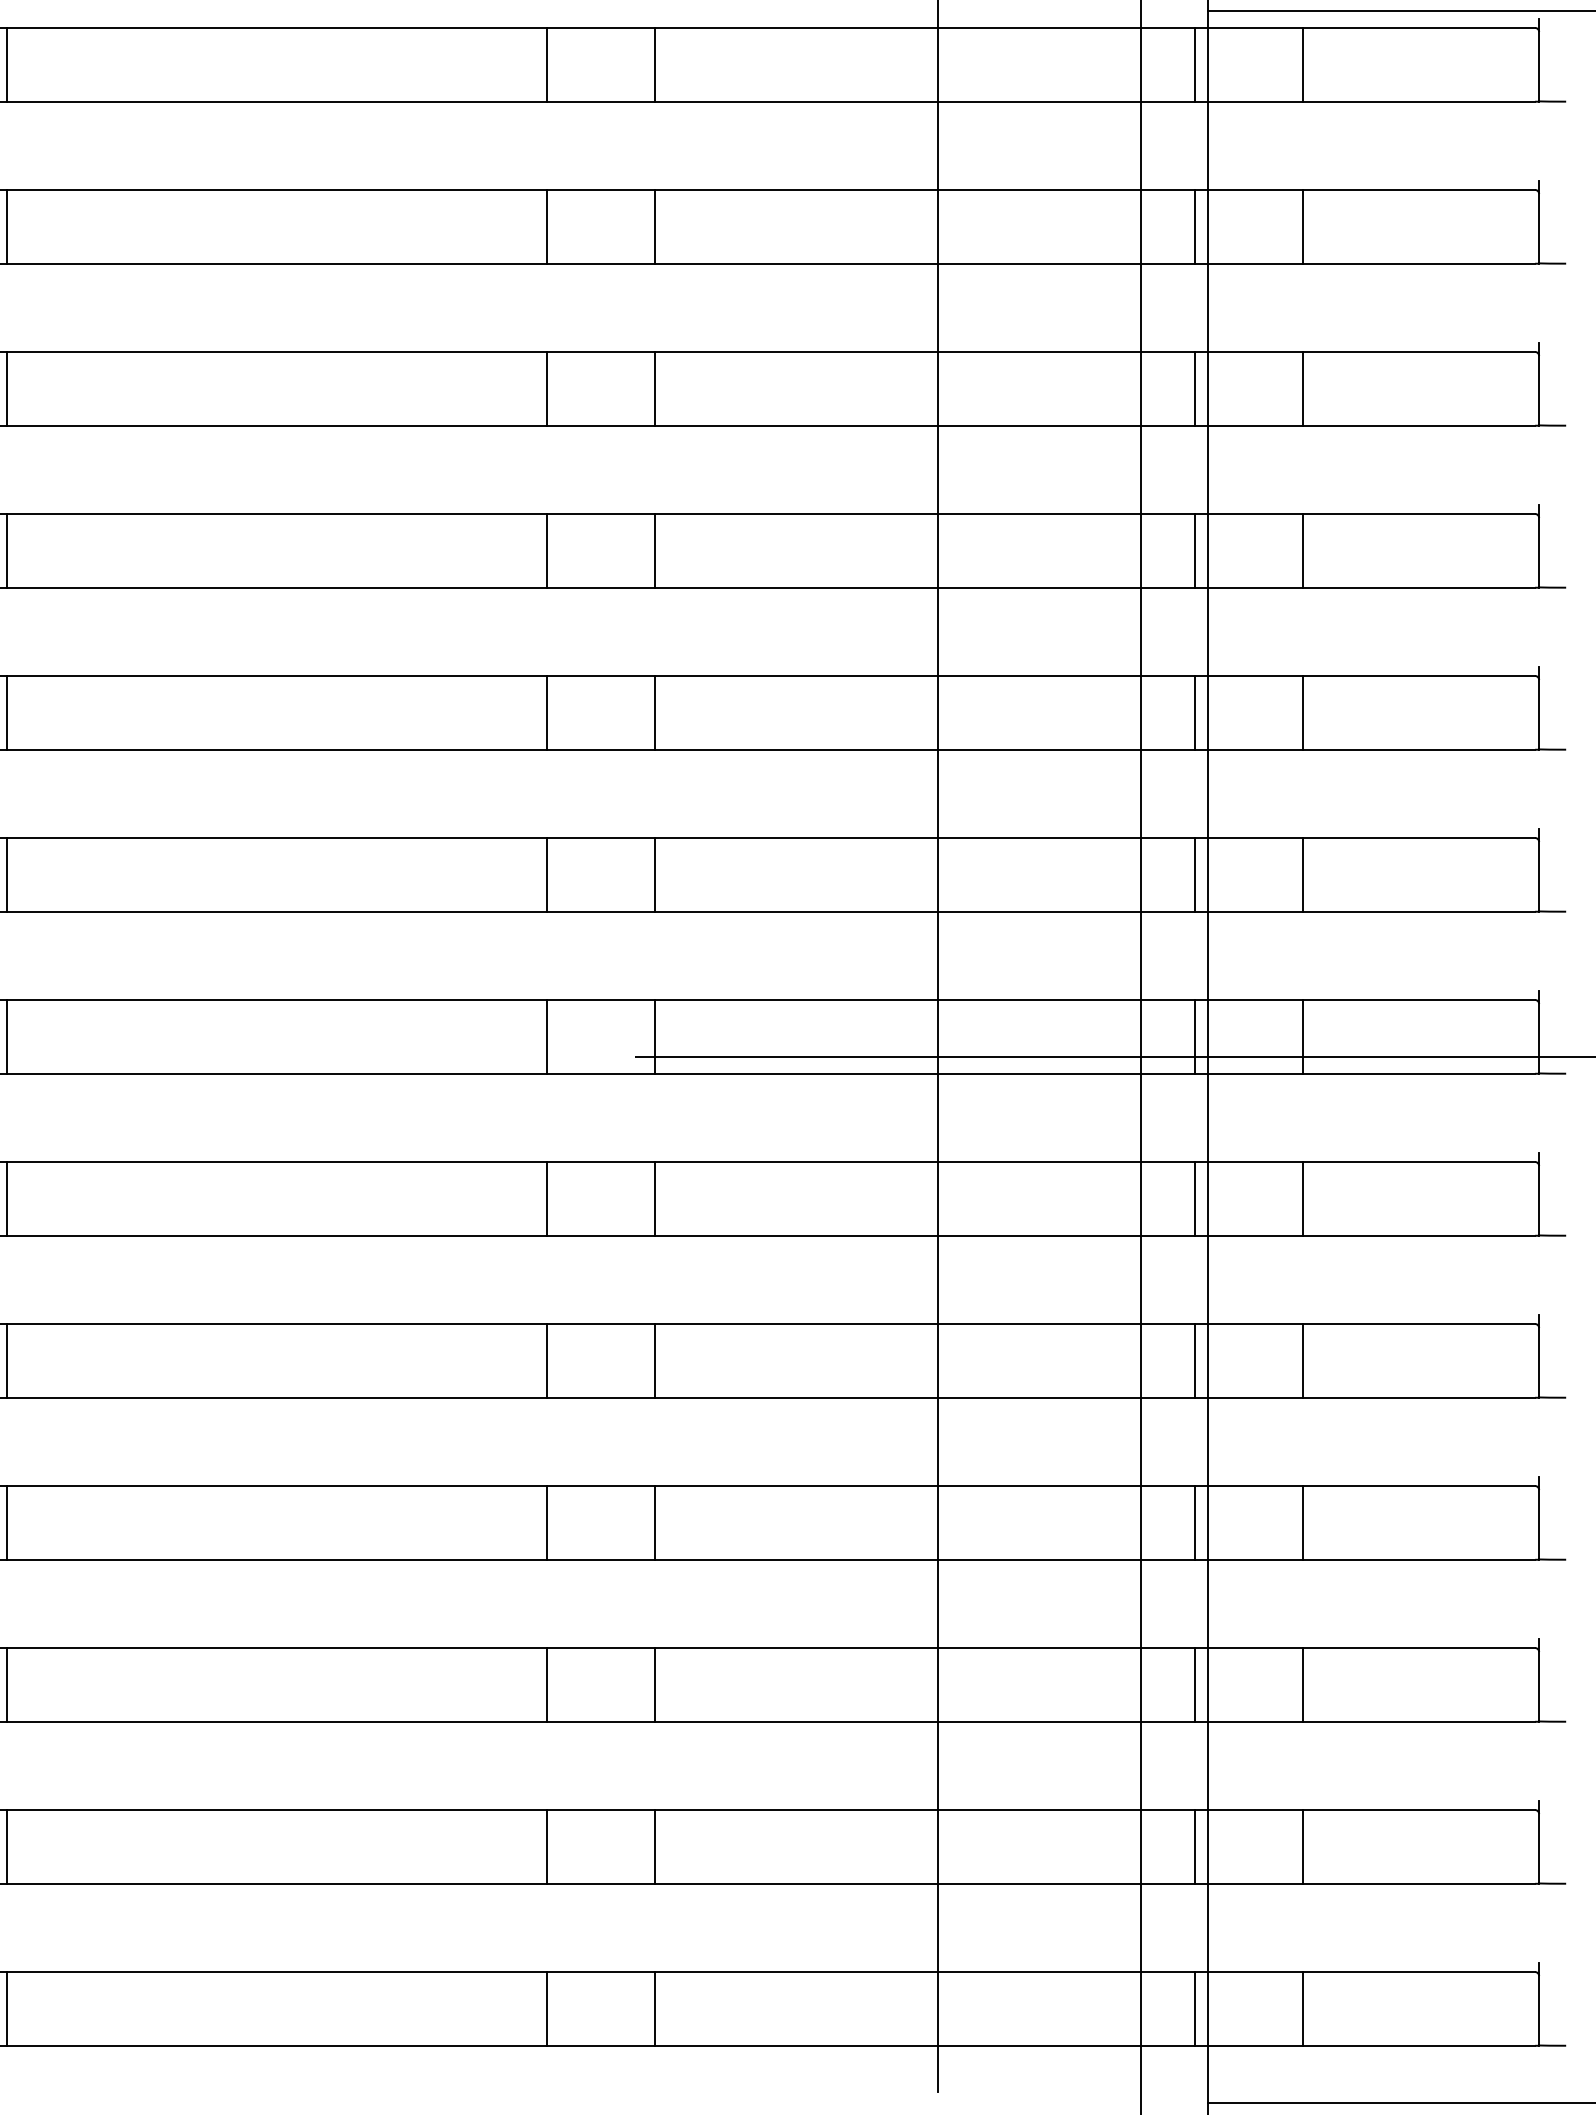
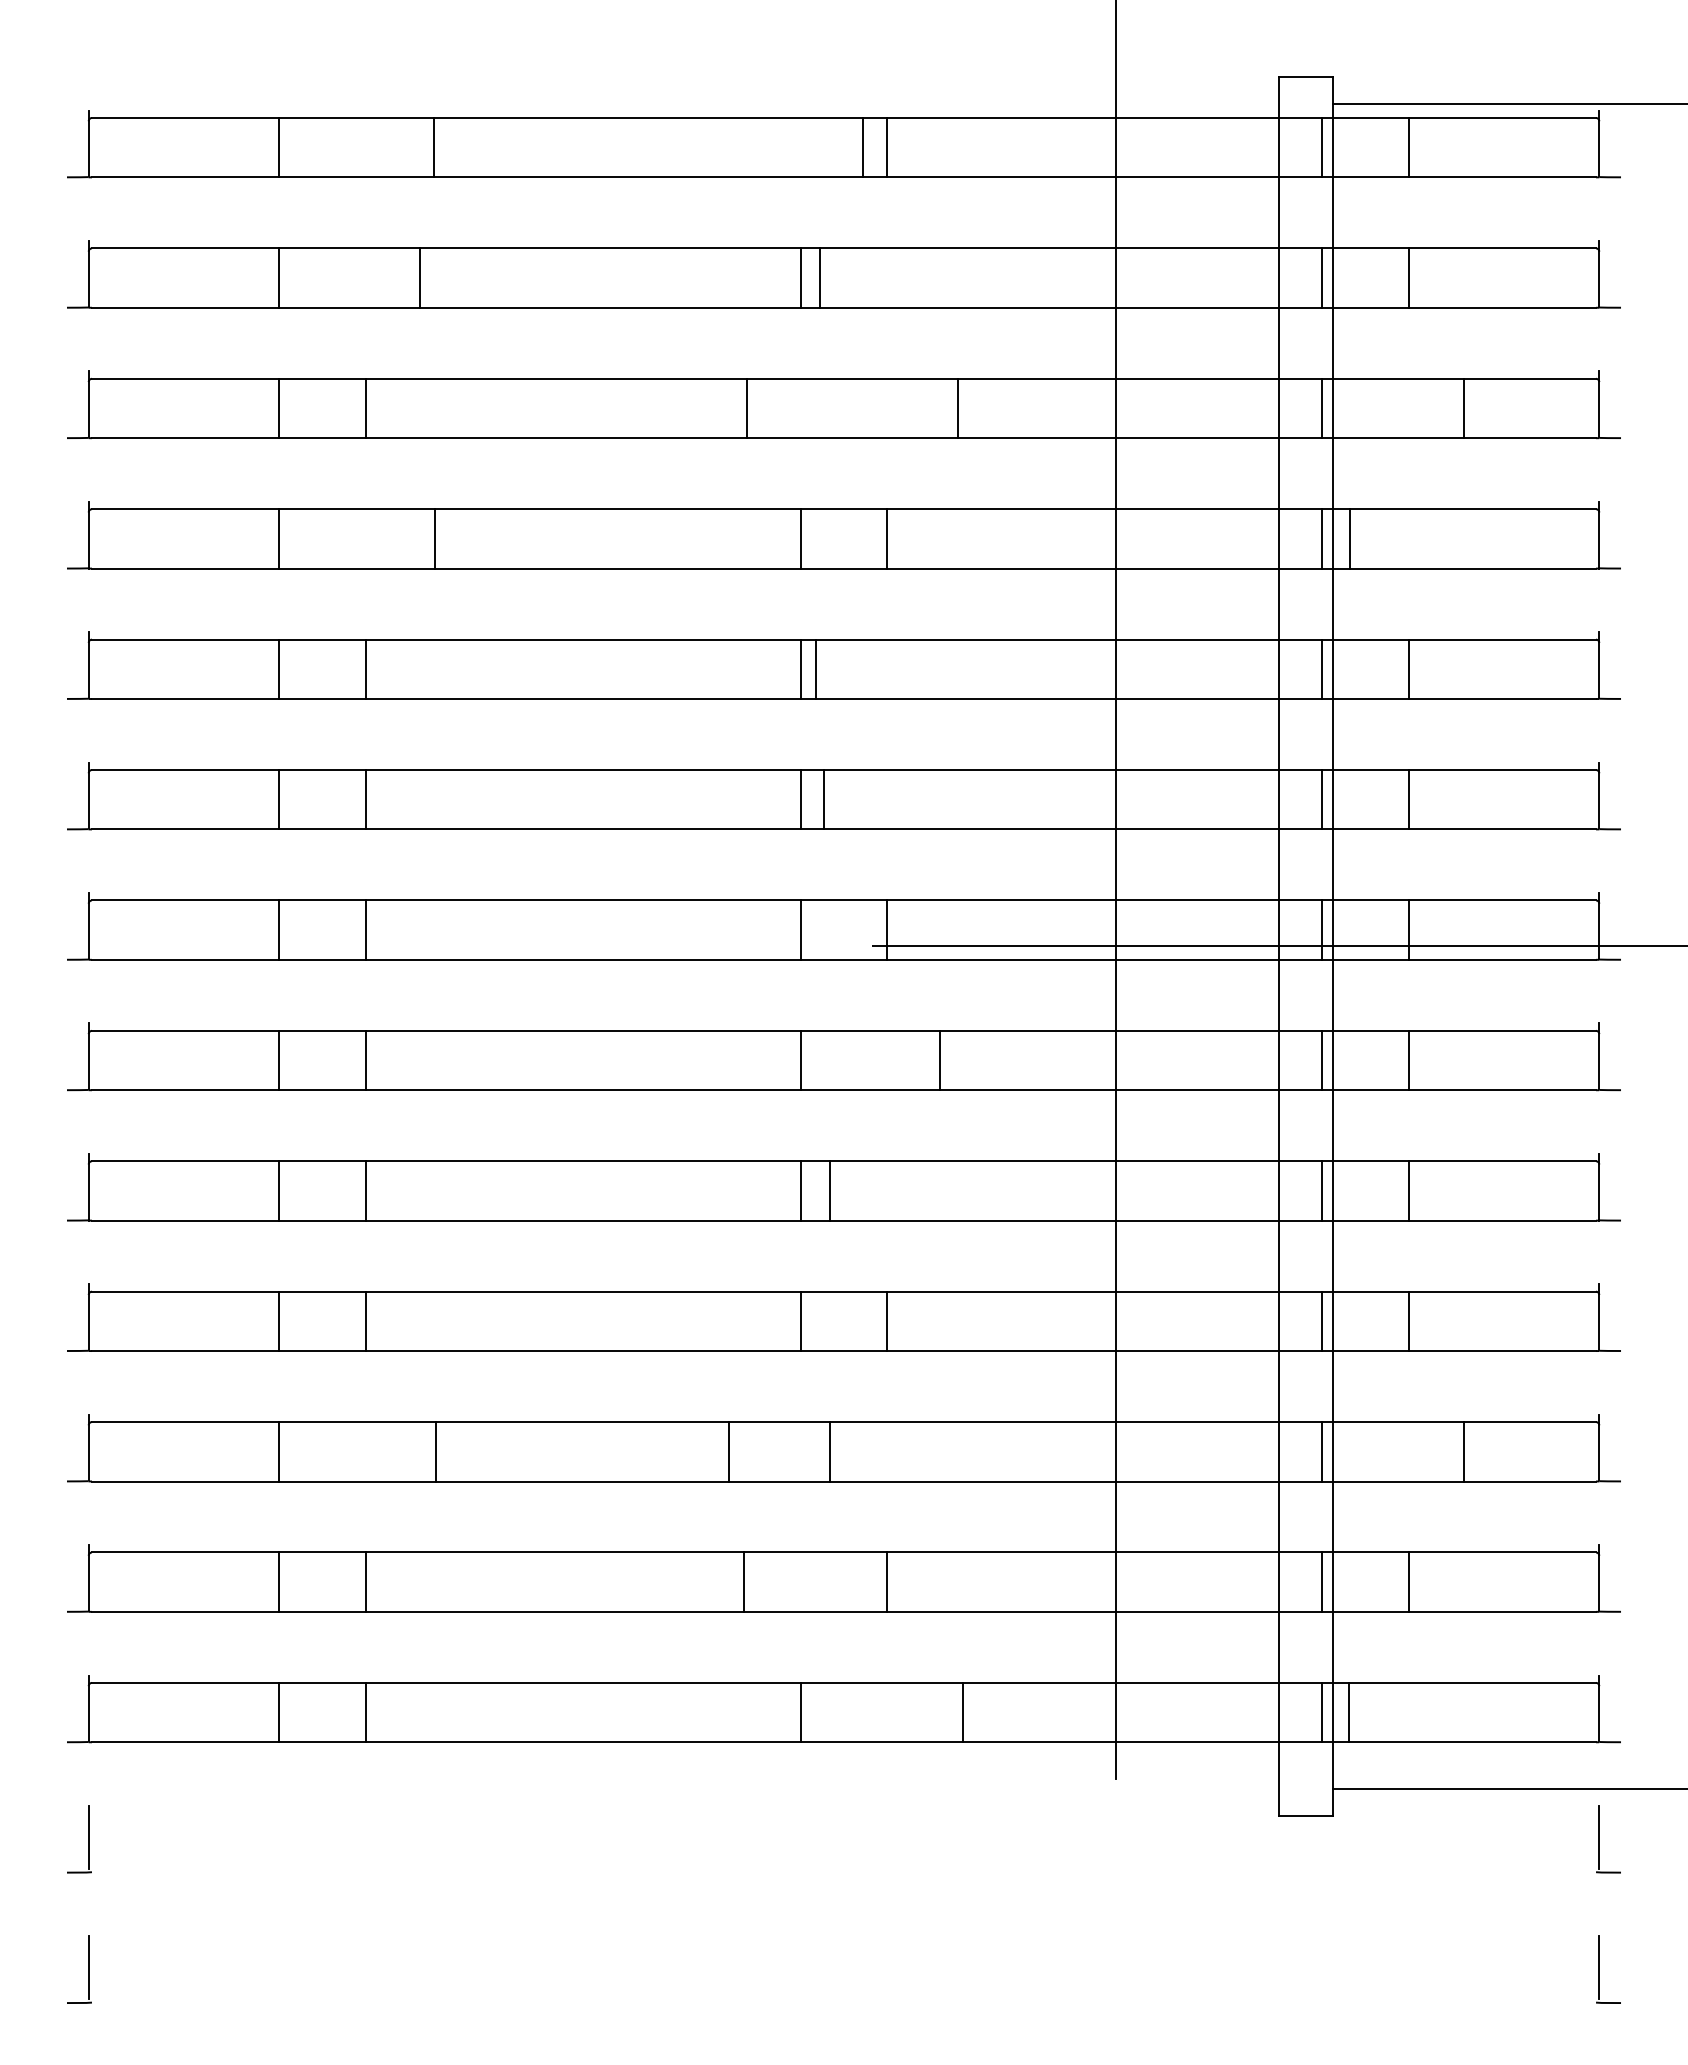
line: (6, 64) -> (433, 147), moved
line: (546, 64) -> (862, 147), moved
line: (6, 226) -> (419, 277), moved
line: (654, 226) -> (820, 277), moved
line: (546, 388) -> (746, 408), moved
line: (654, 388) -> (958, 408), moved
line: (1303, 388) -> (1464, 408), moved
line: (6, 550) -> (434, 538), moved
line: (1303, 550) -> (1350, 538), moved
line: (654, 713) -> (816, 669), moved
line: (654, 874) -> (824, 799), moved
line: (654, 1198) -> (940, 1060), moved
line: (654, 1360) -> (830, 1190), moved
line: (6, 1684) -> (435, 1451), moved
line: (546, 1684) -> (728, 1451), moved
line: (654, 1684) -> (830, 1451), moved
line: (1303, 1684) -> (1464, 1451), moved
line: (546, 1846) -> (743, 1581), moved
line: (654, 2008) -> (963, 1712), moved
line: (1303, 2008) -> (1349, 1712), moved

